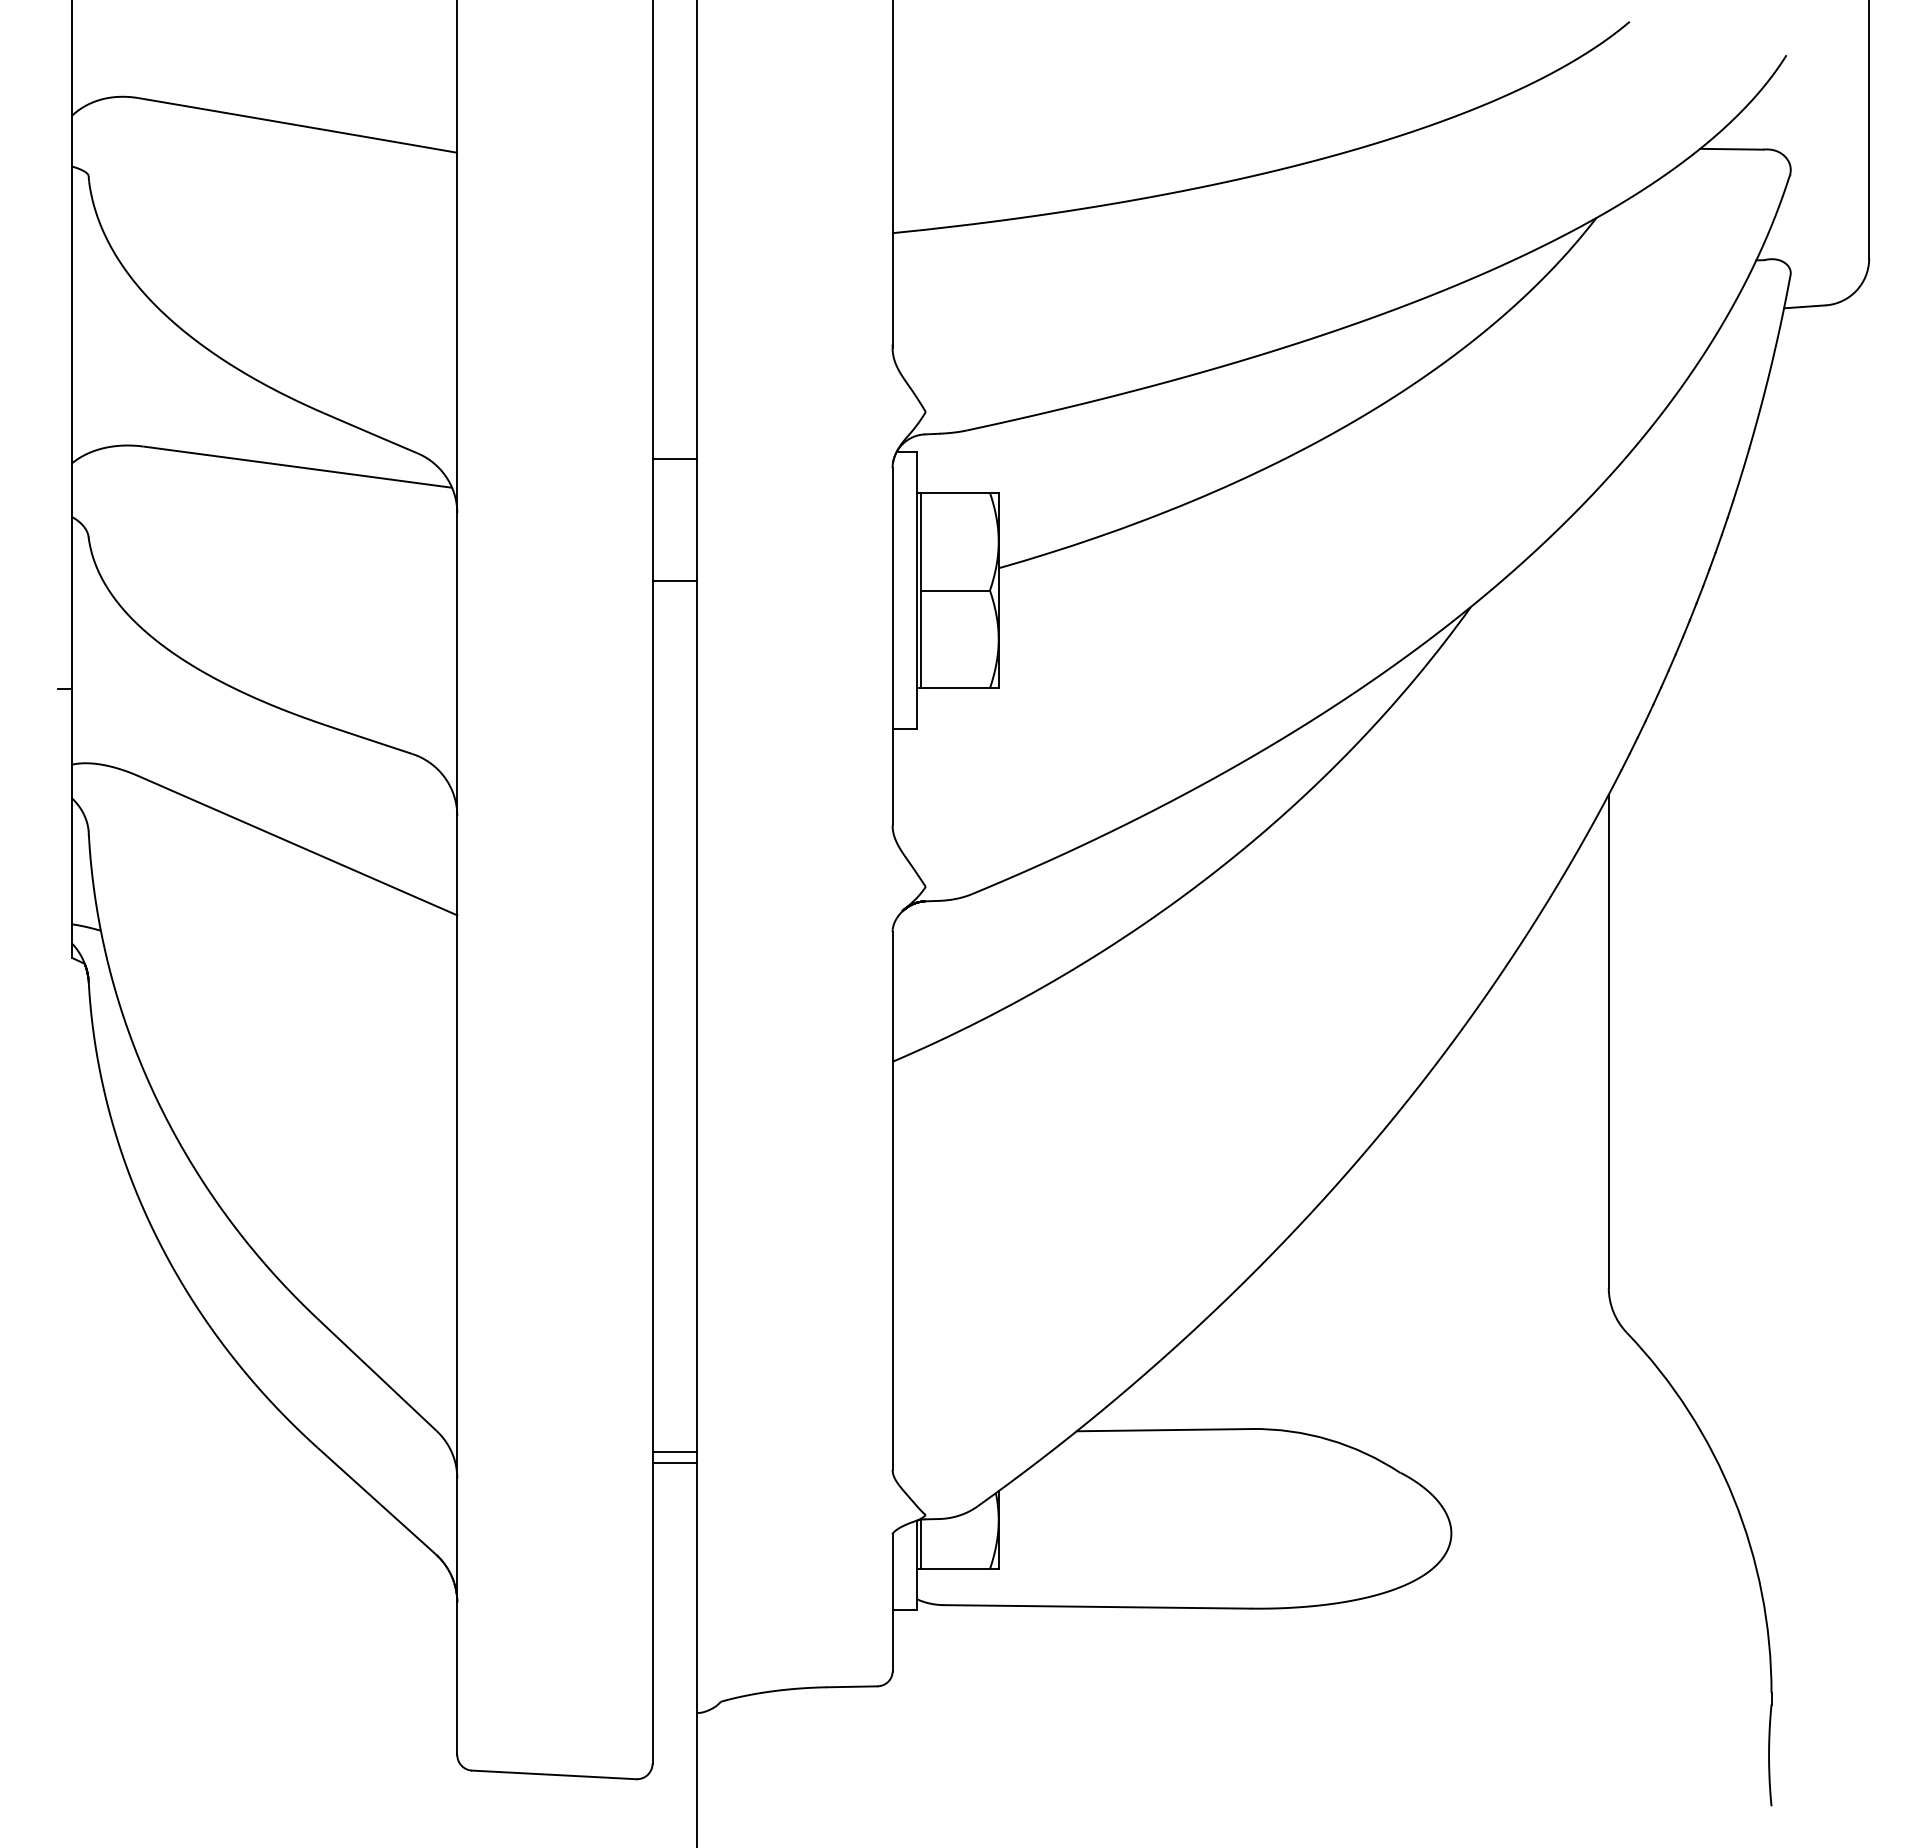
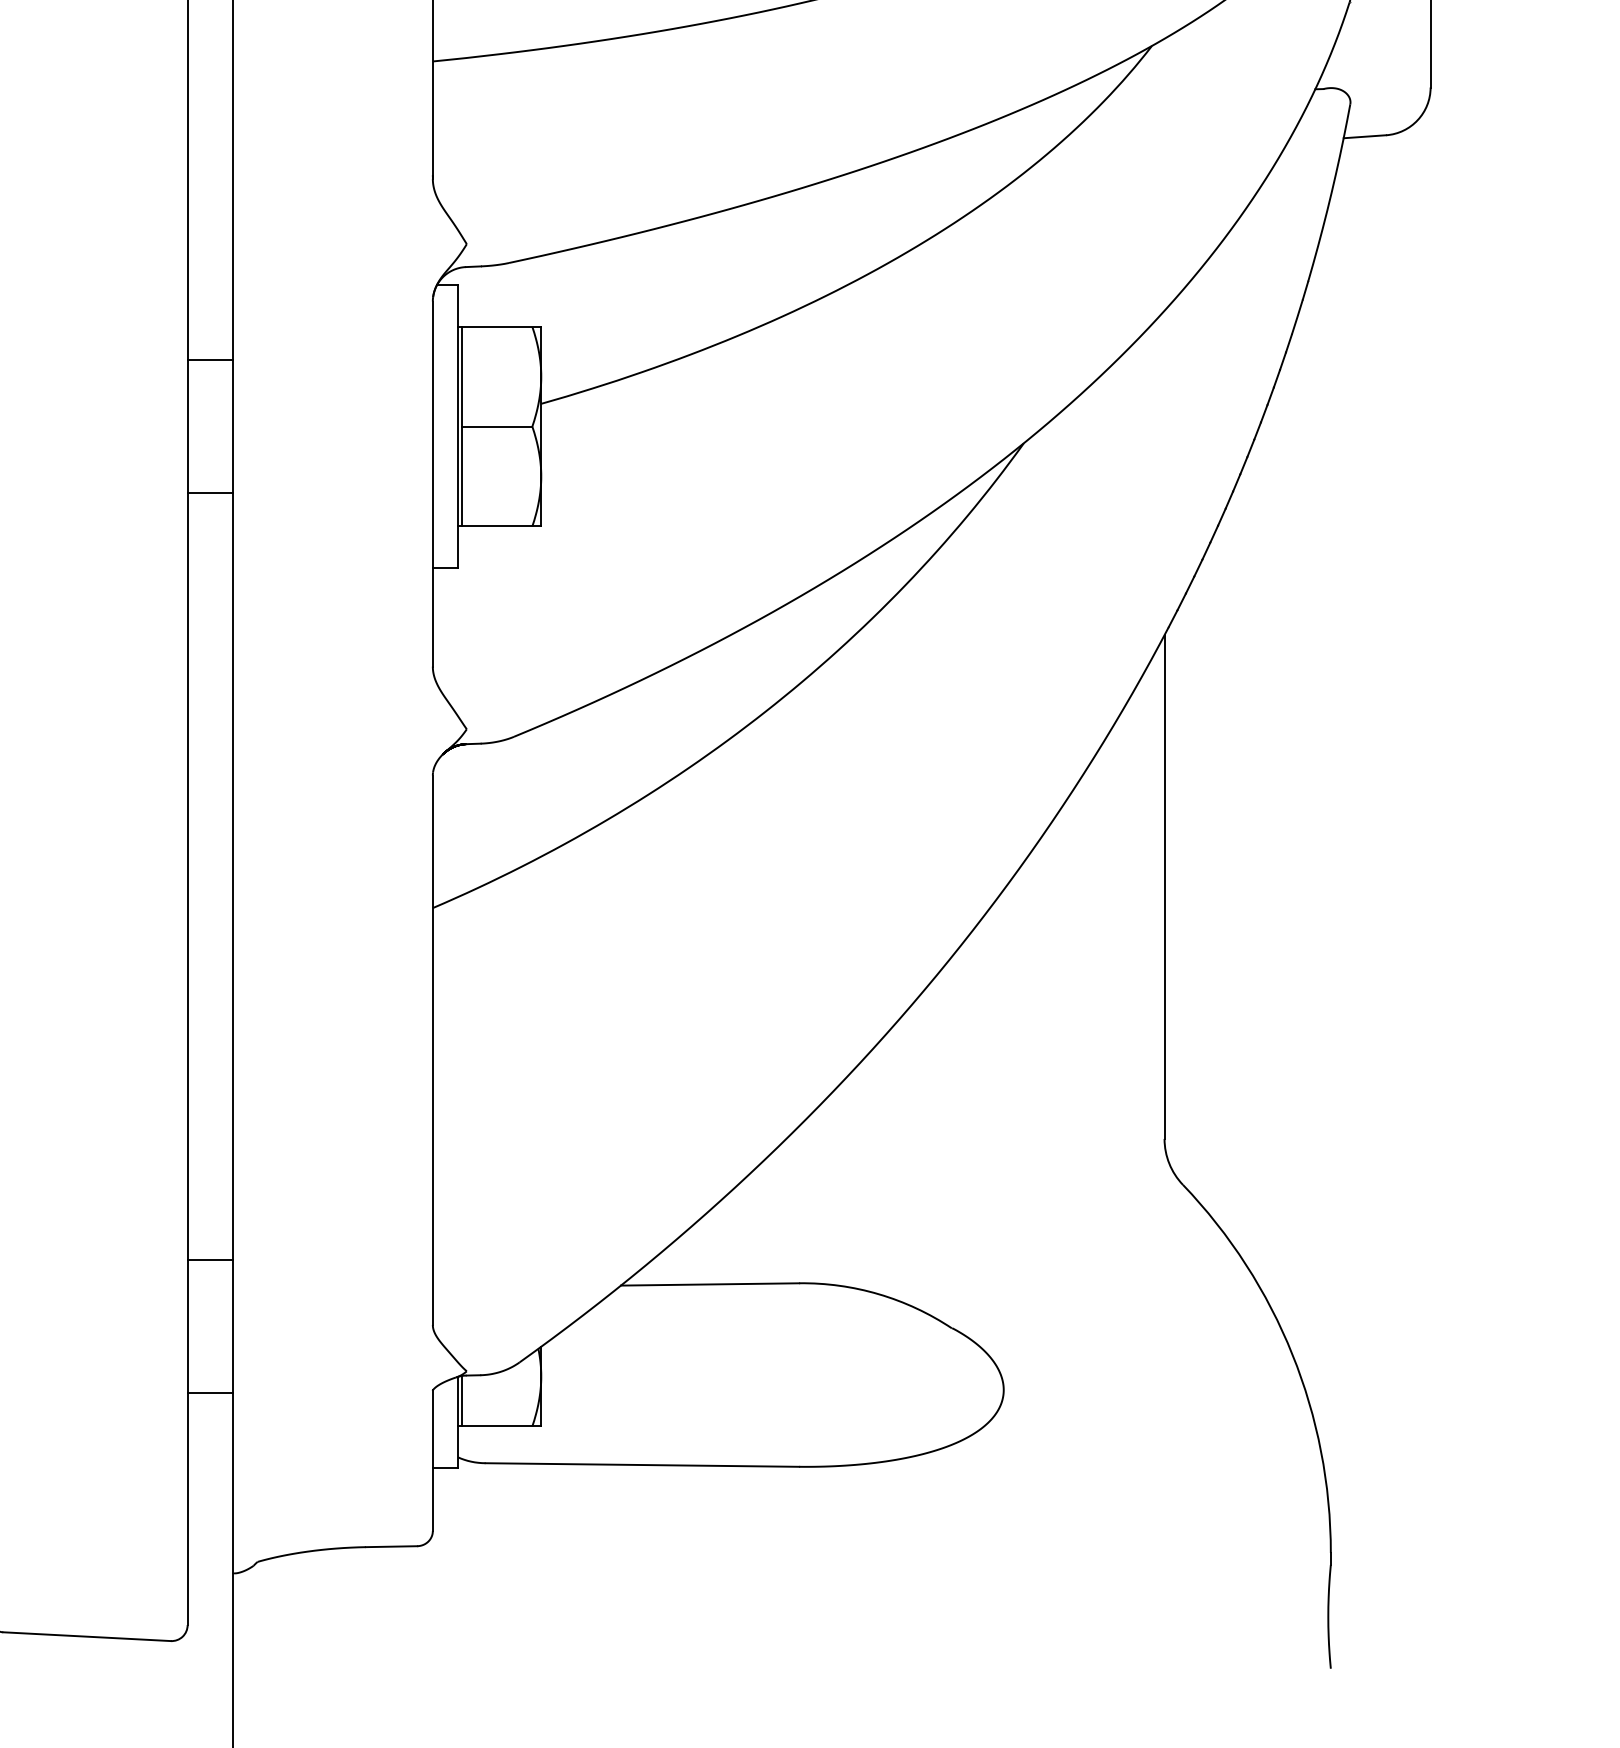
line: (674, 459) -> (210, 360), moved
line: (674, 580) -> (210, 492), moved
line: (674, 1451) -> (210, 1393), moved
line: (674, 1463) -> (210, 1260), moved

